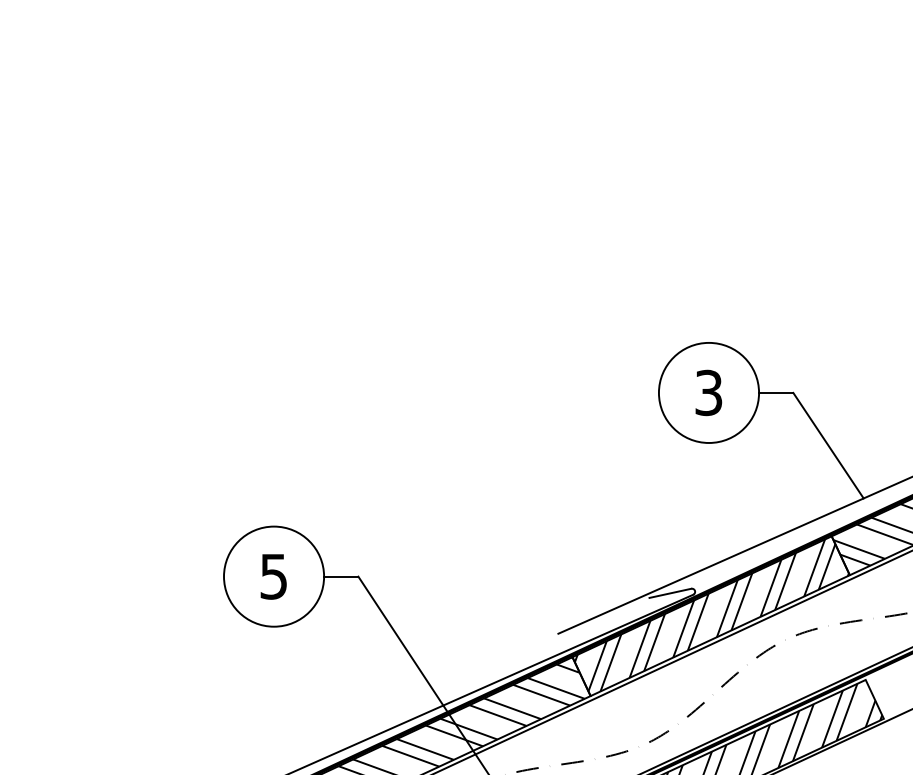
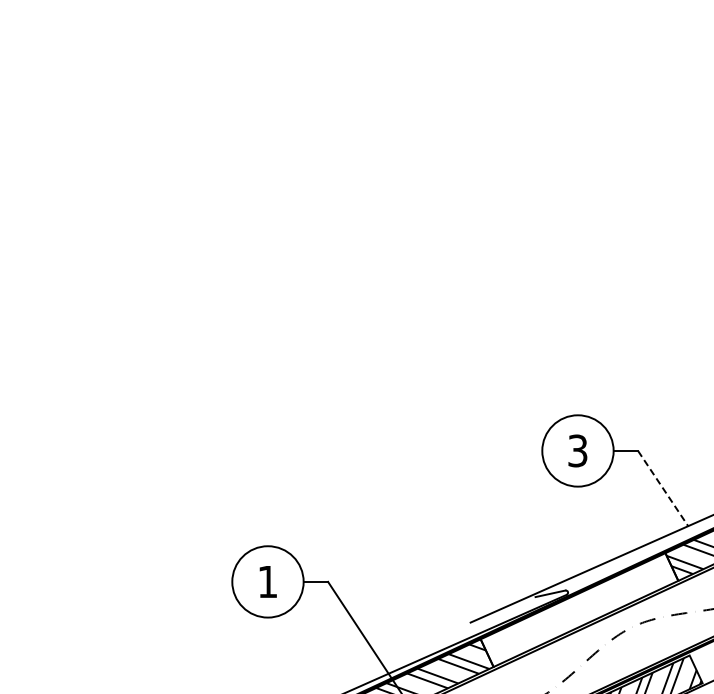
line: (828, 445) -> (663, 488), solid -> dashed
text: (273, 577) -> (267, 582), 5 -> 1
hatch: (711, 615) -> (579, 609), removed

